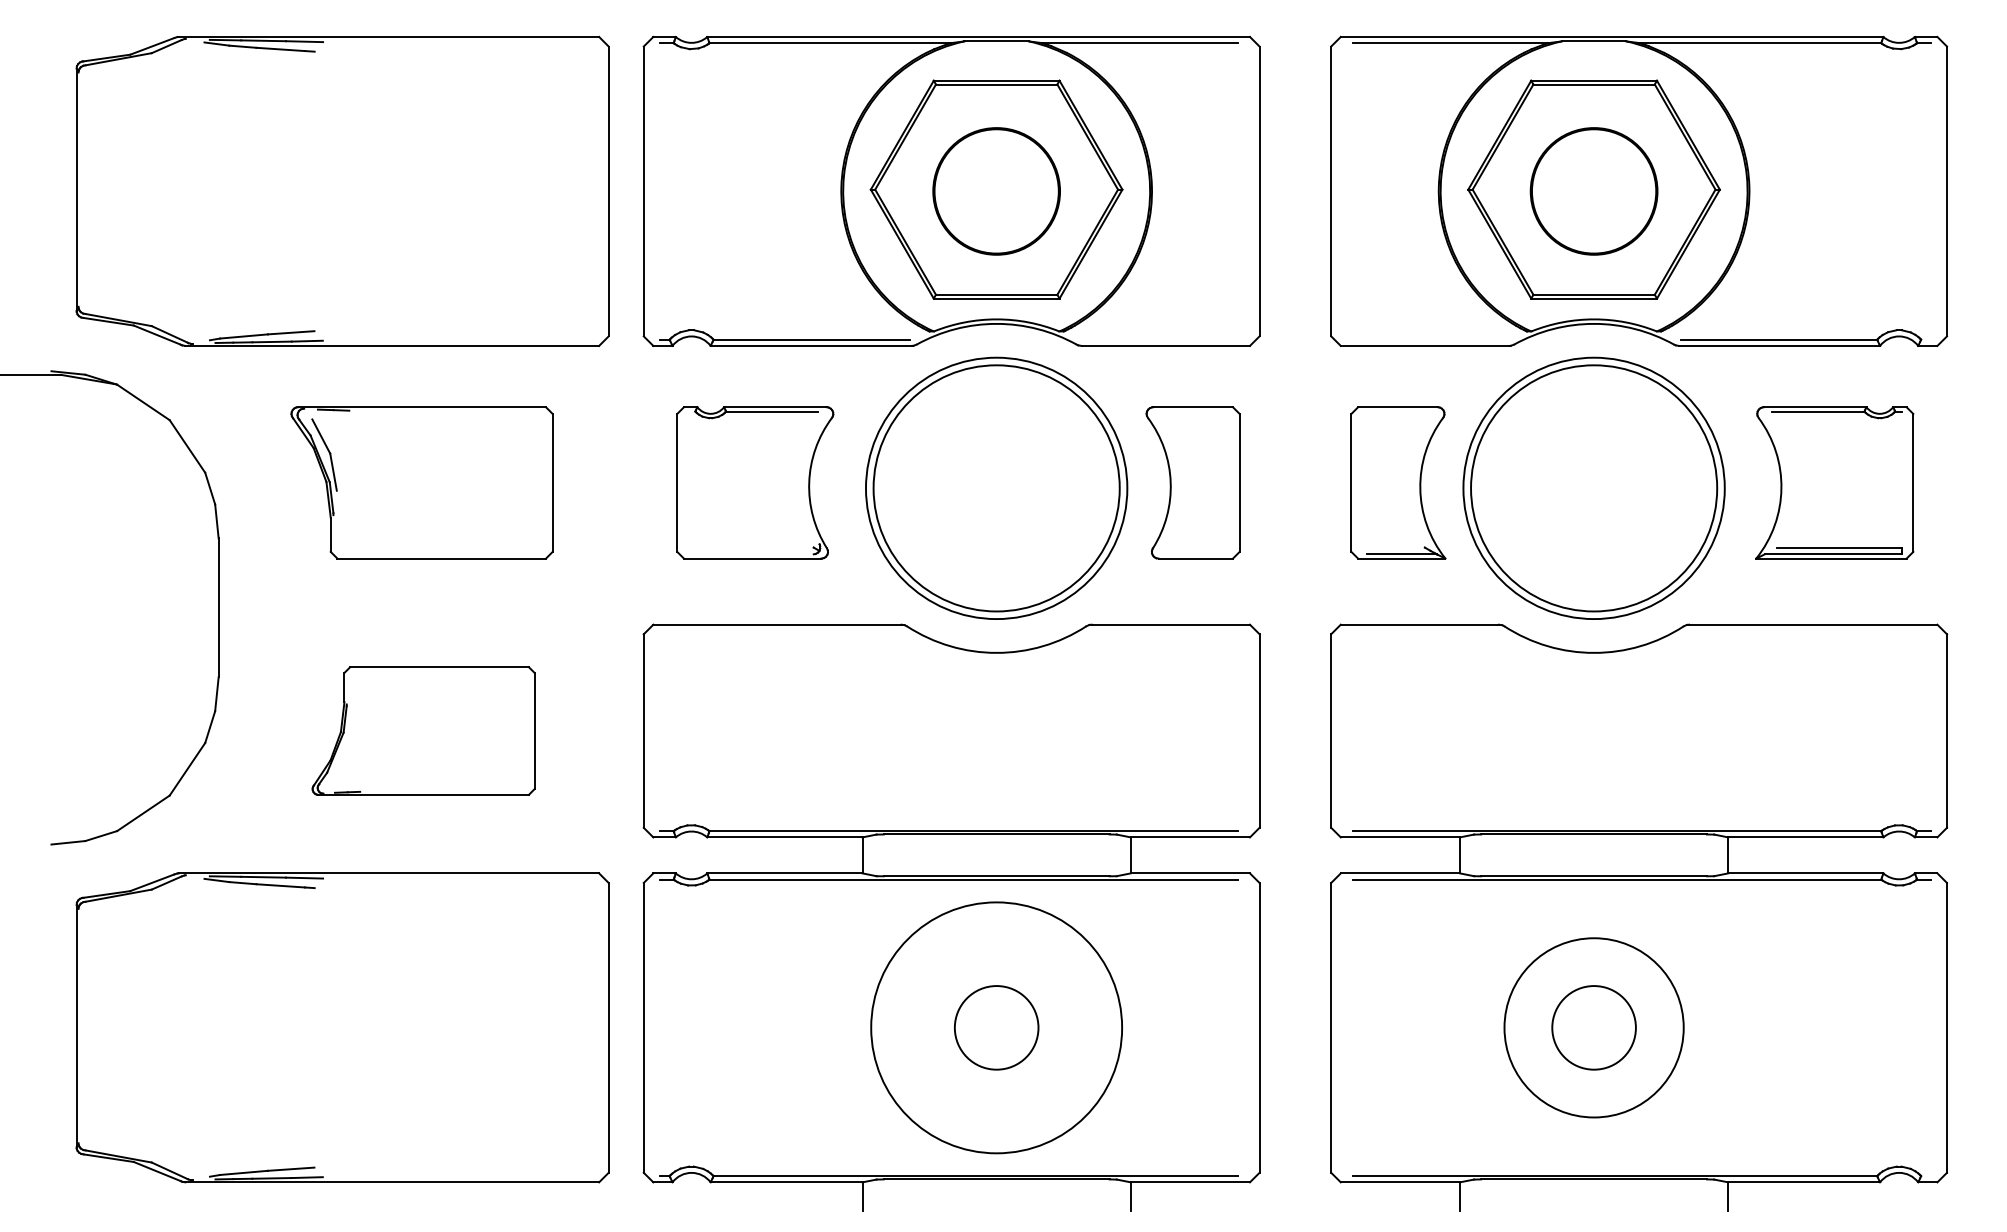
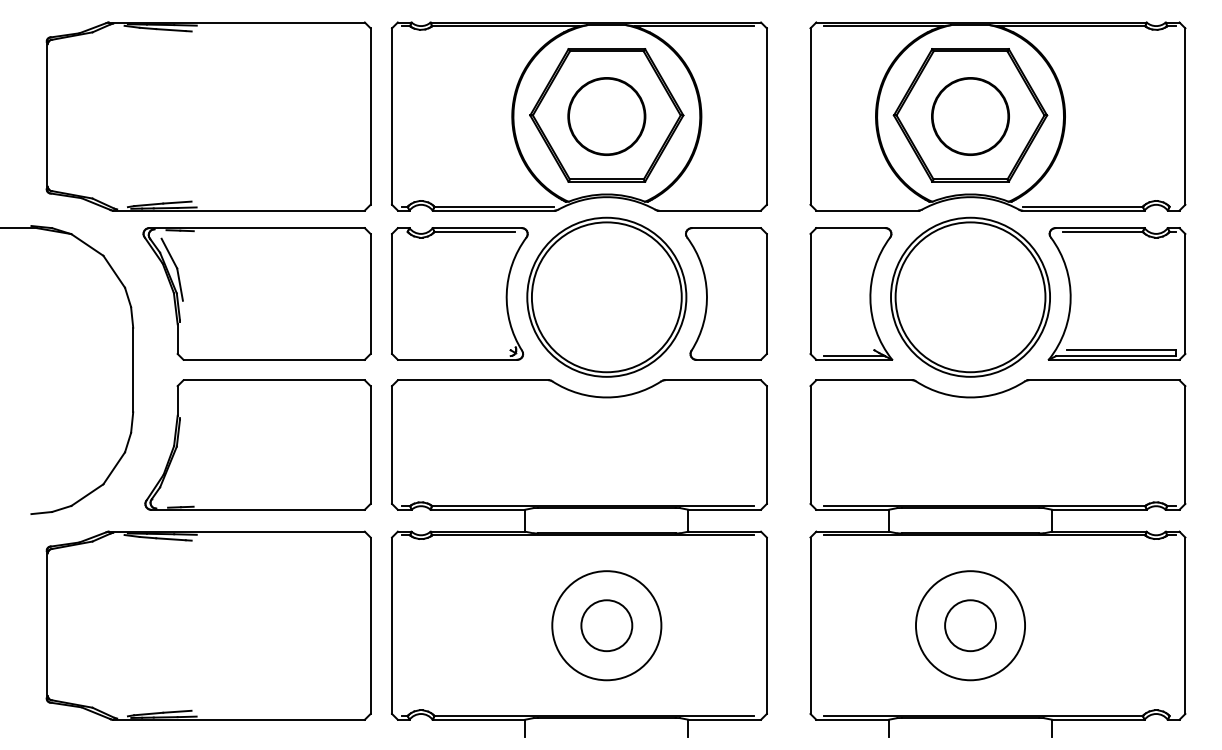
part: (421, 482) -> (256, 293), size x1.43
part: (754, 482) -> (459, 293), size x1.43
part: (1193, 482) -> (726, 293), size x1.43
part: (1398, 482) -> (851, 293), size x1.43
part: (1833, 482) -> (1116, 293), size x1.43
part: (422, 730) -> (257, 444), size x1.67
circle: (996, 1027) -> (606, 625), size x0.71

